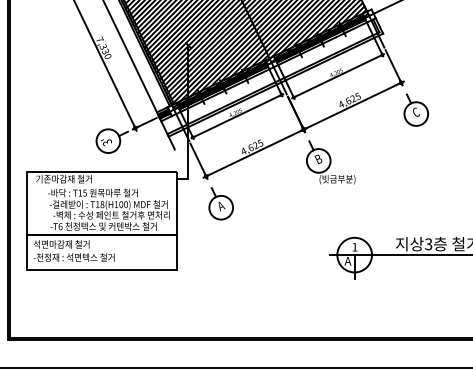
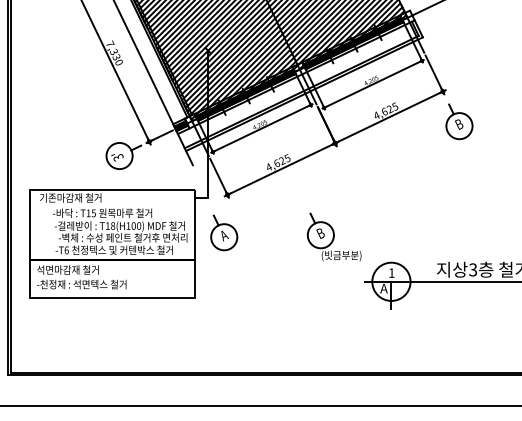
text: (416, 112) -> (459, 124), C -> B
part: (330, 162) -> (333, 236), moved
part: (220, 203) -> (223, 232), moved

